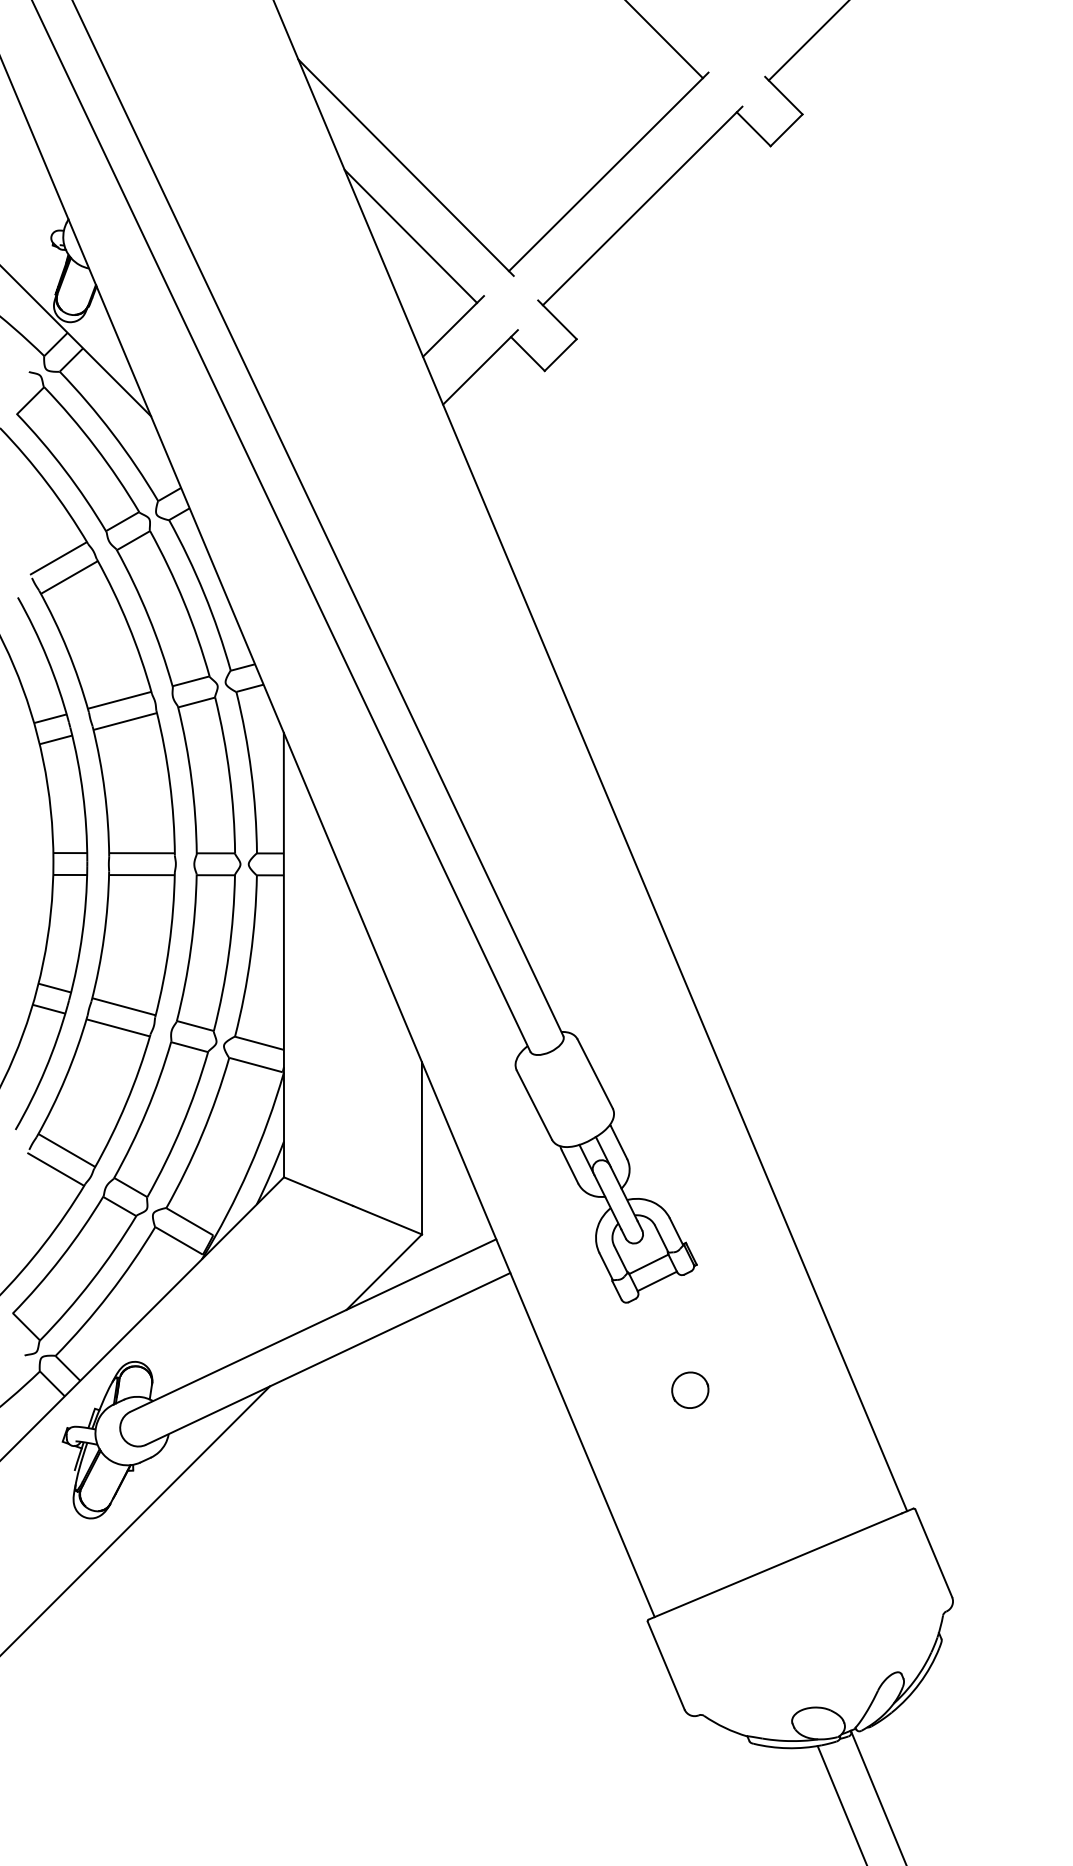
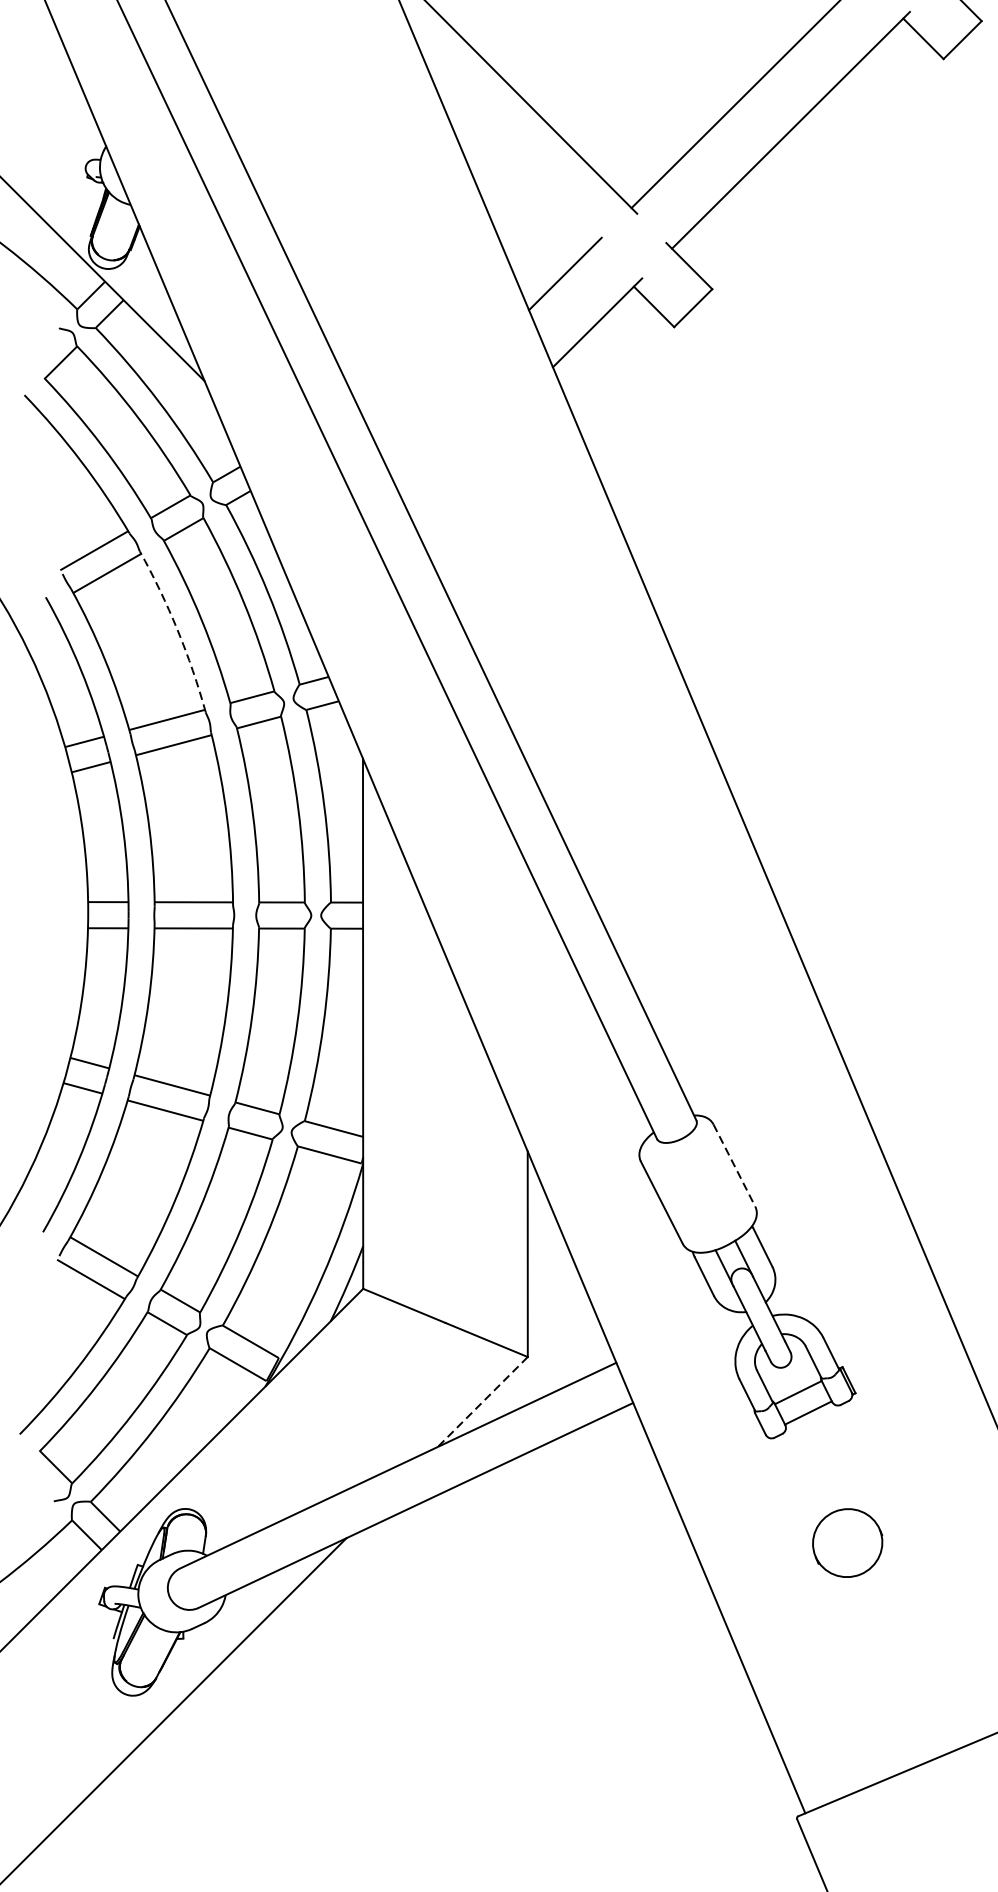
line: (410, 235) -> (514, 165), removed
arc: (128, 624) -> (177, 629), solid -> dashed
line: (595, 1073) -> (734, 1165), solid -> dashed
line: (383, 1272) -> (481, 1402), solid -> dashed
part: (690, 1389) -> (848, 1541), size x1.6

